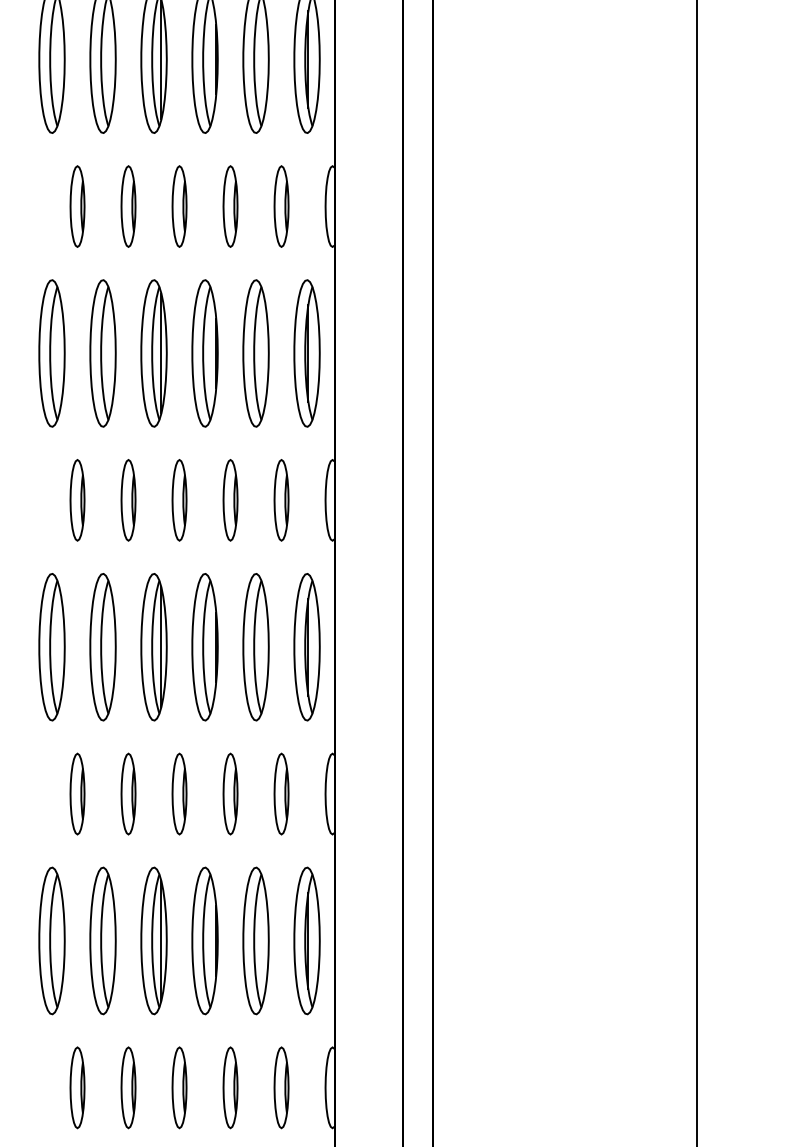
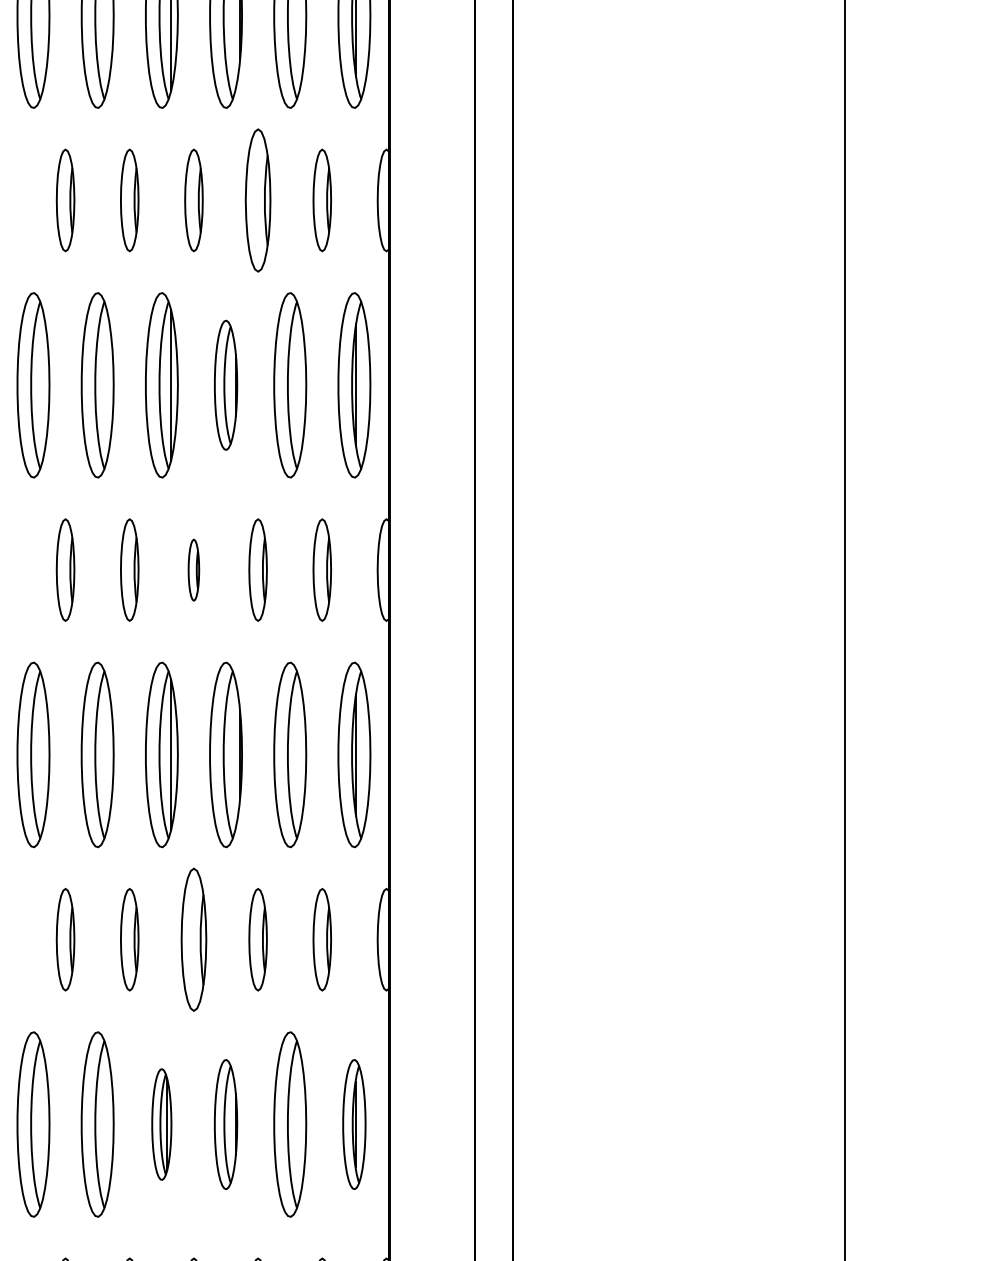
part: (230, 206) -> (258, 200), size x1.4
part: (204, 353) -> (225, 385), size x0.7
part: (179, 500) -> (193, 570), size x0.6
part: (179, 793) -> (193, 938), size x1.4
part: (153, 940) -> (161, 1123), size x0.6
part: (204, 940) -> (225, 1123), size x0.7
part: (306, 940) -> (353, 1123), size x0.7

